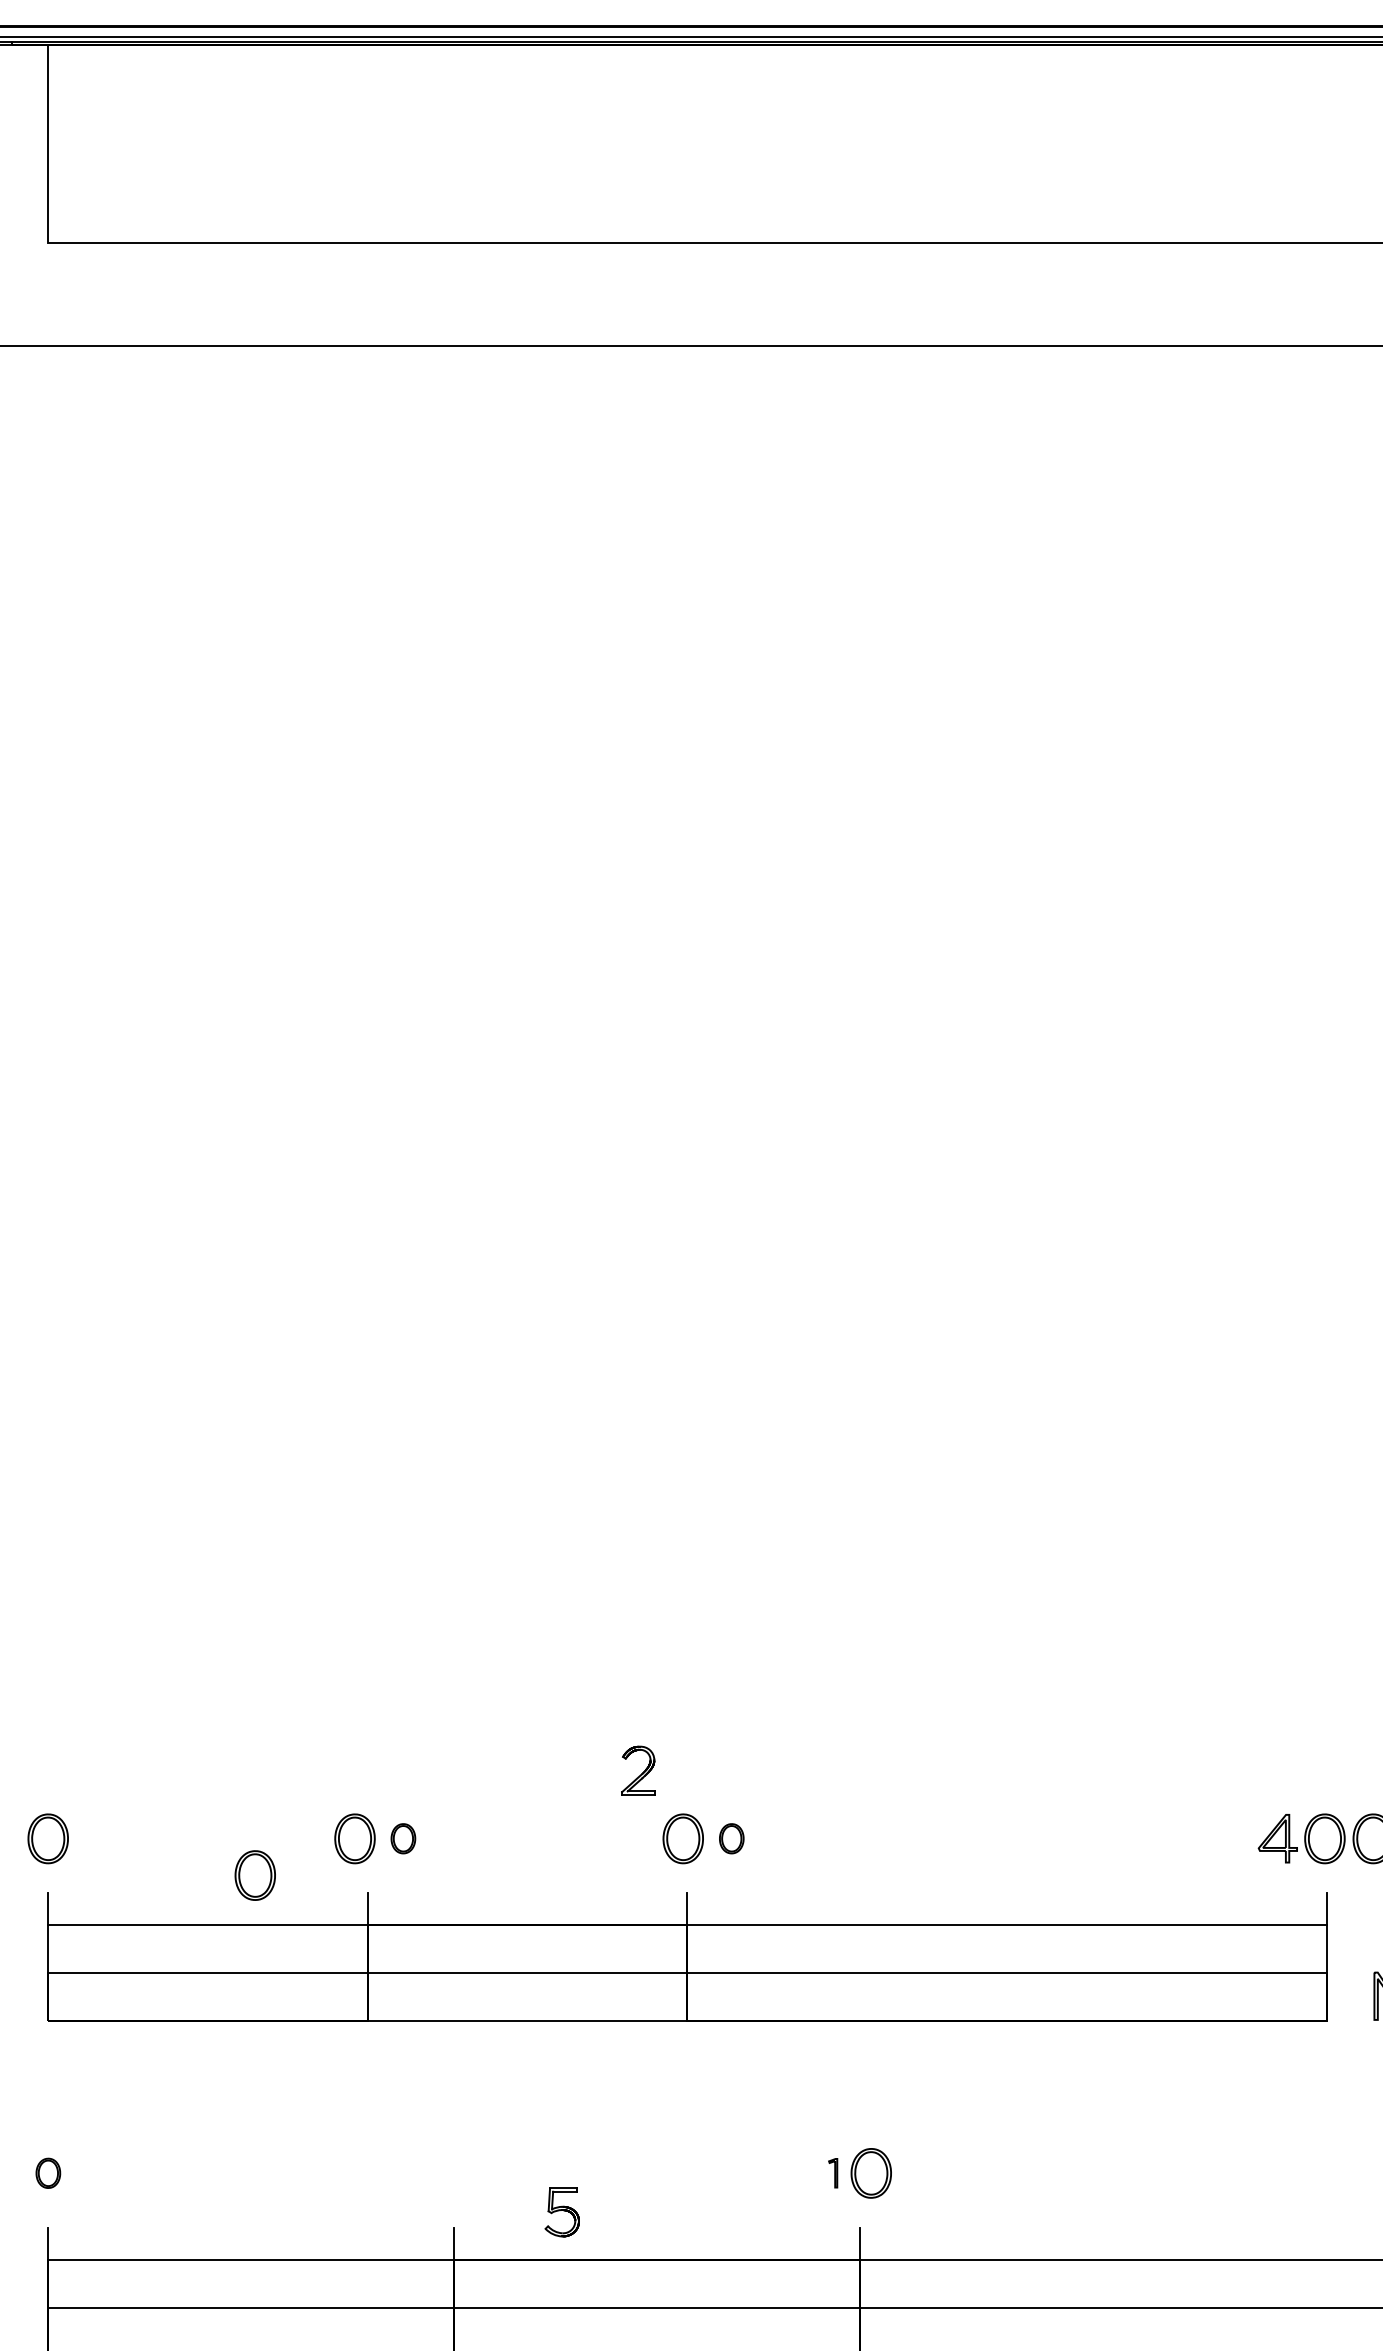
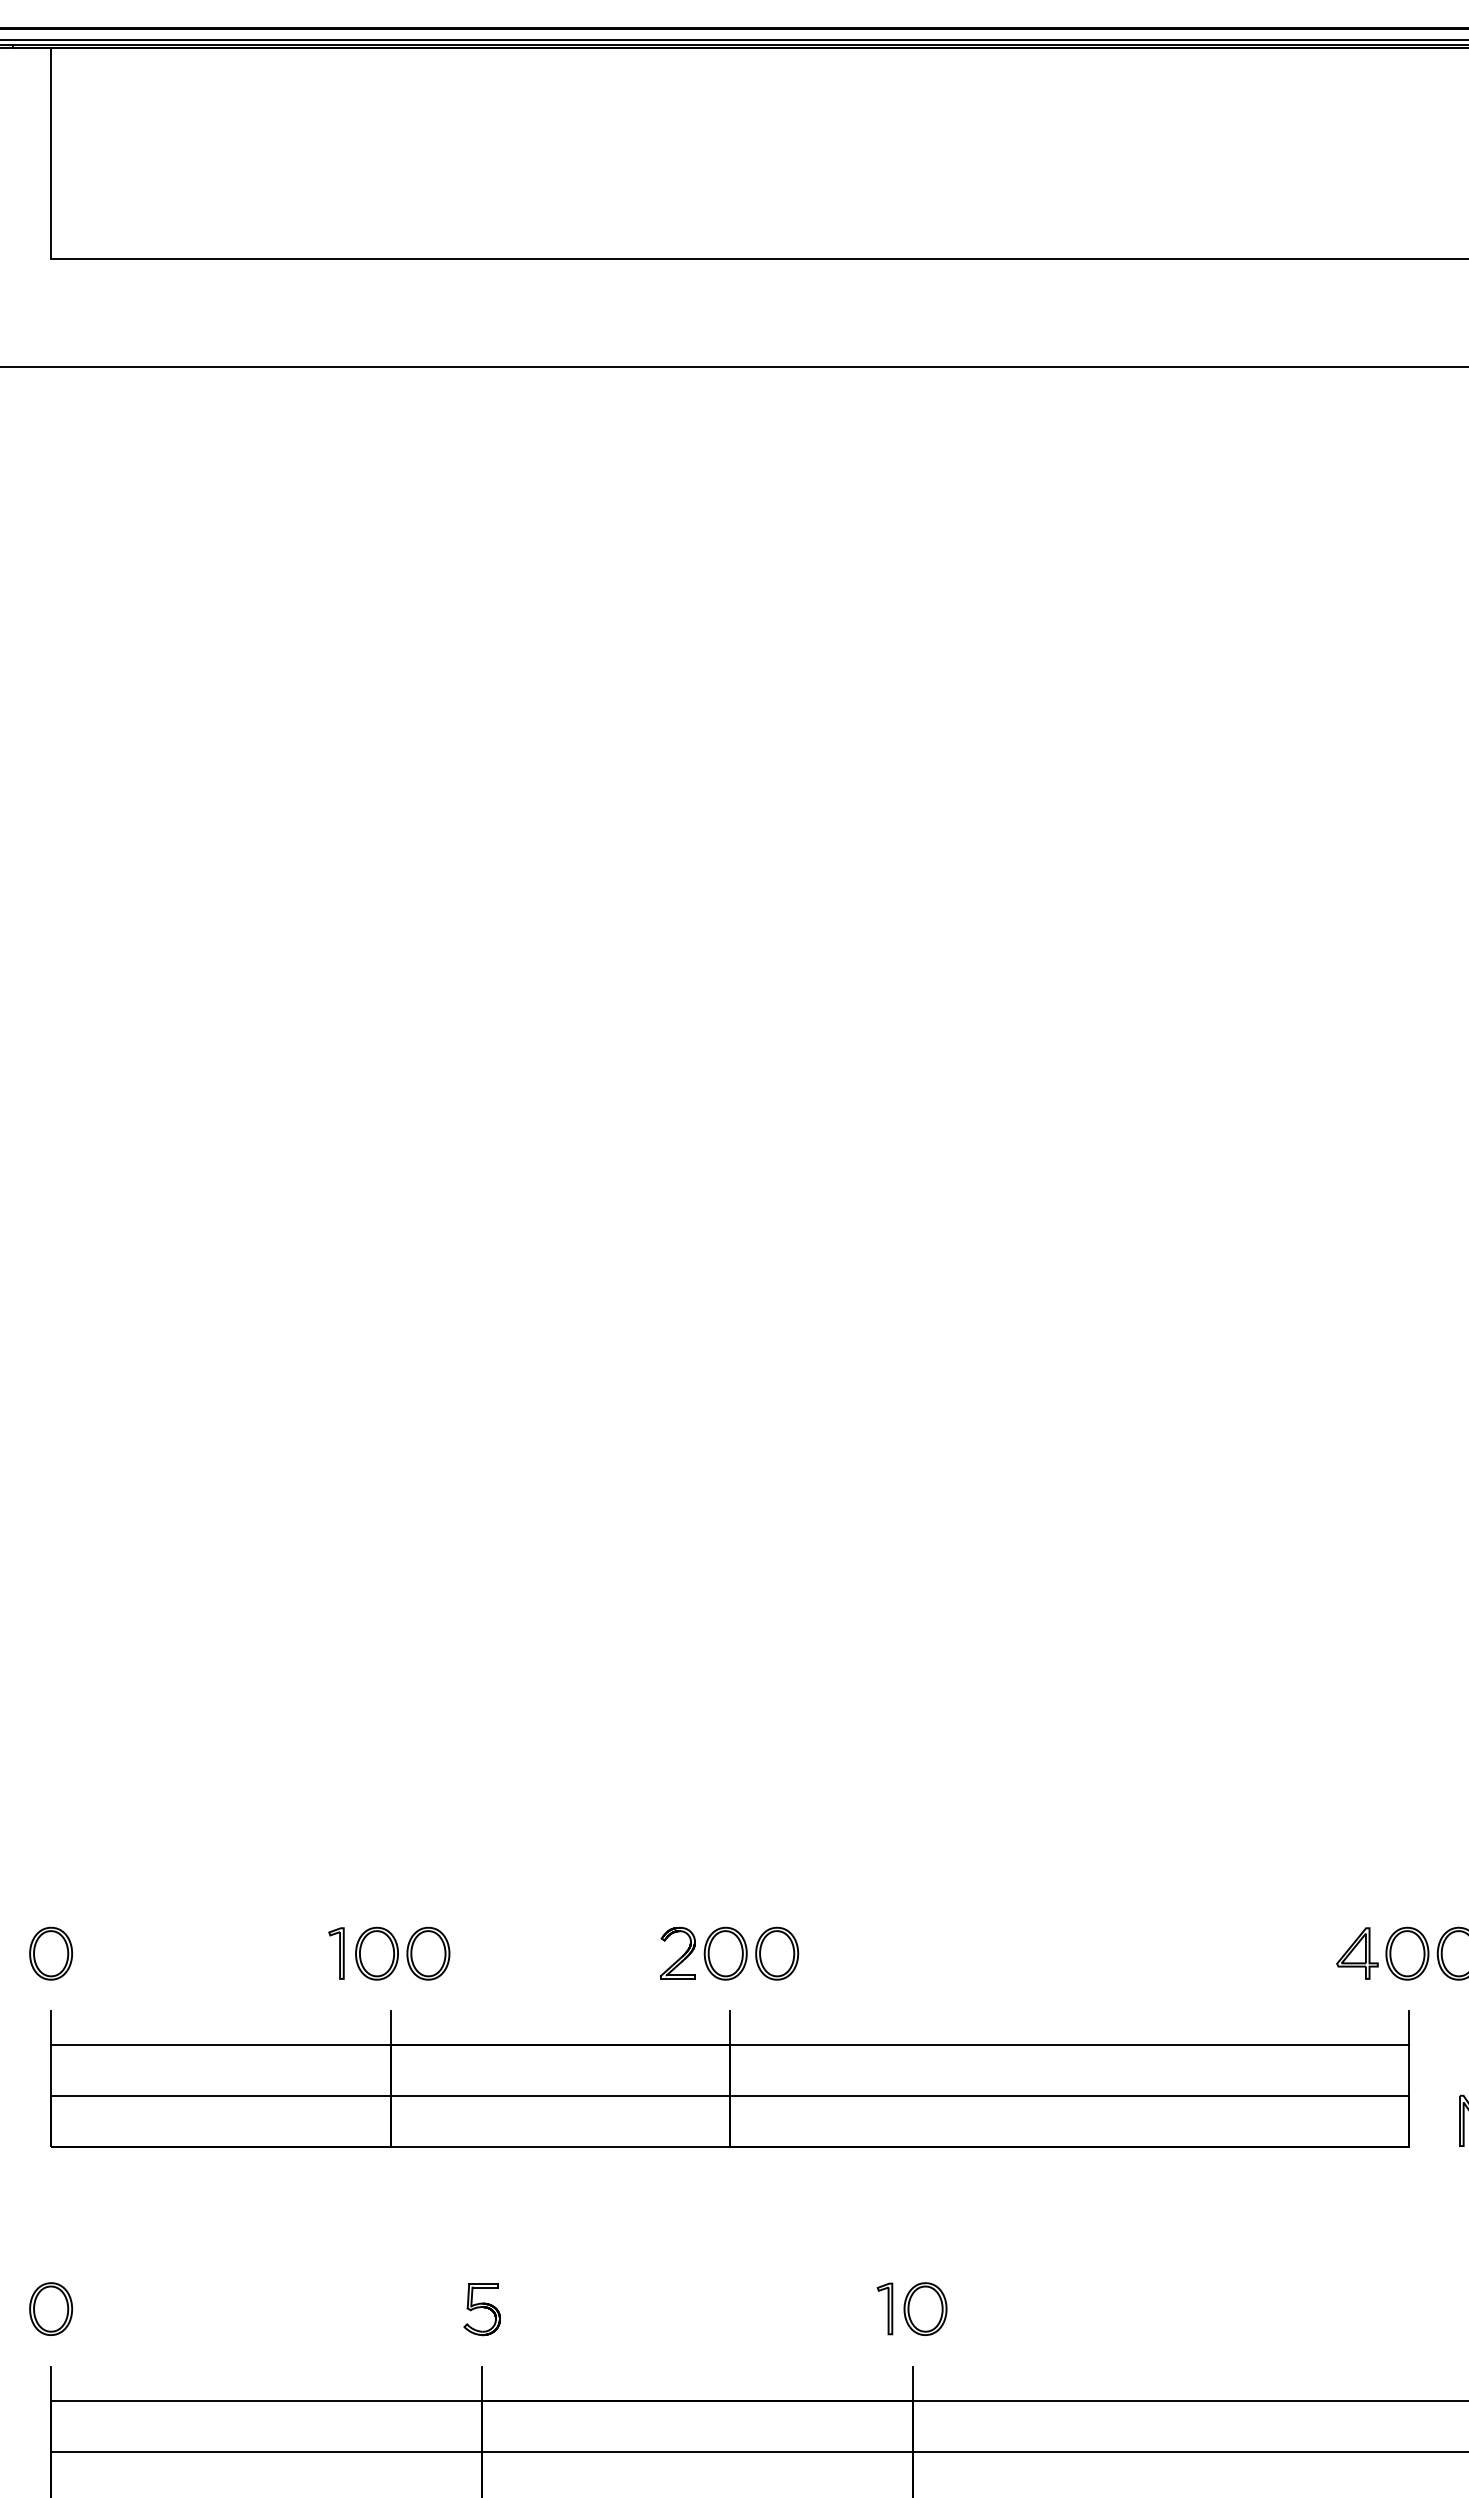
part: (637, 1769) -> (677, 1952), moved
part: (316, 1838) -> (336, 1953), added
part: (403, 1838) -> (428, 1953), size x1.67
part: (731, 1838) -> (777, 1953), size x1.67
part: (254, 1875) -> (270, 1992), removed
part: (48, 2172) -> (51, 2308), size x1.67
part: (832, 2172) -> (884, 2308), size x1.67
part: (561, 2212) -> (481, 2309), moved

